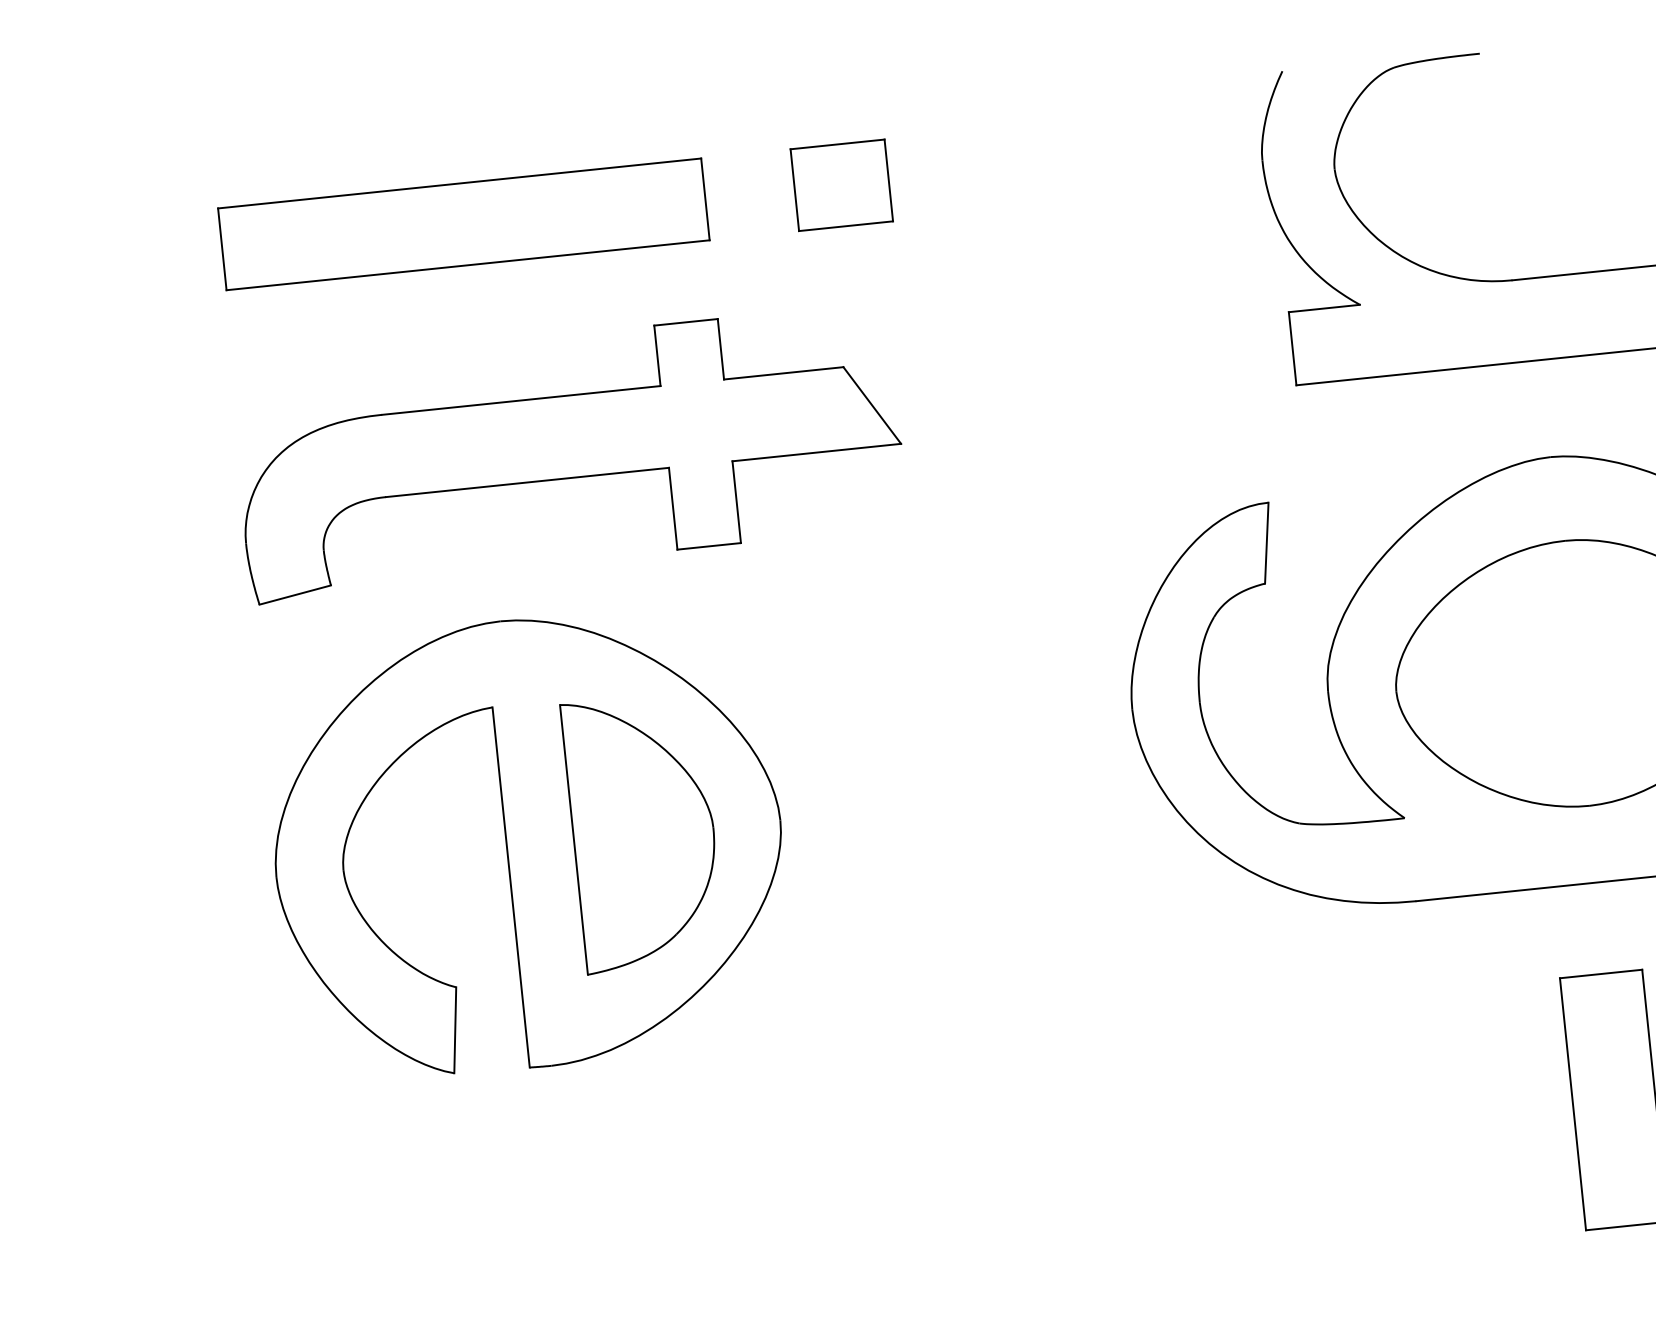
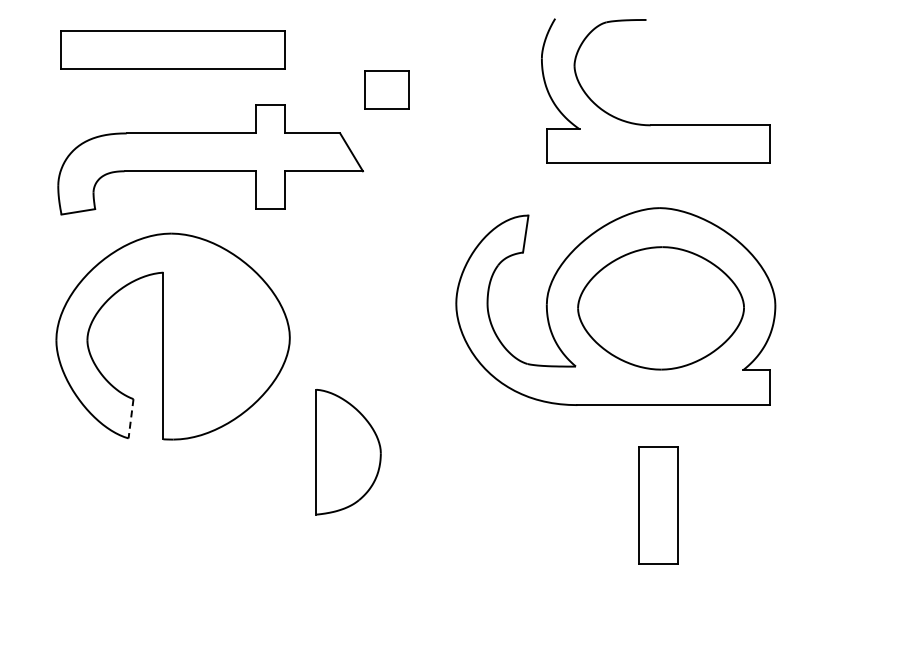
part: (840, 184) -> (386, 89), moved
part: (643, 833) -> (348, 452), moved
line: (456, 1029) -> (131, 418), solid -> dashed

